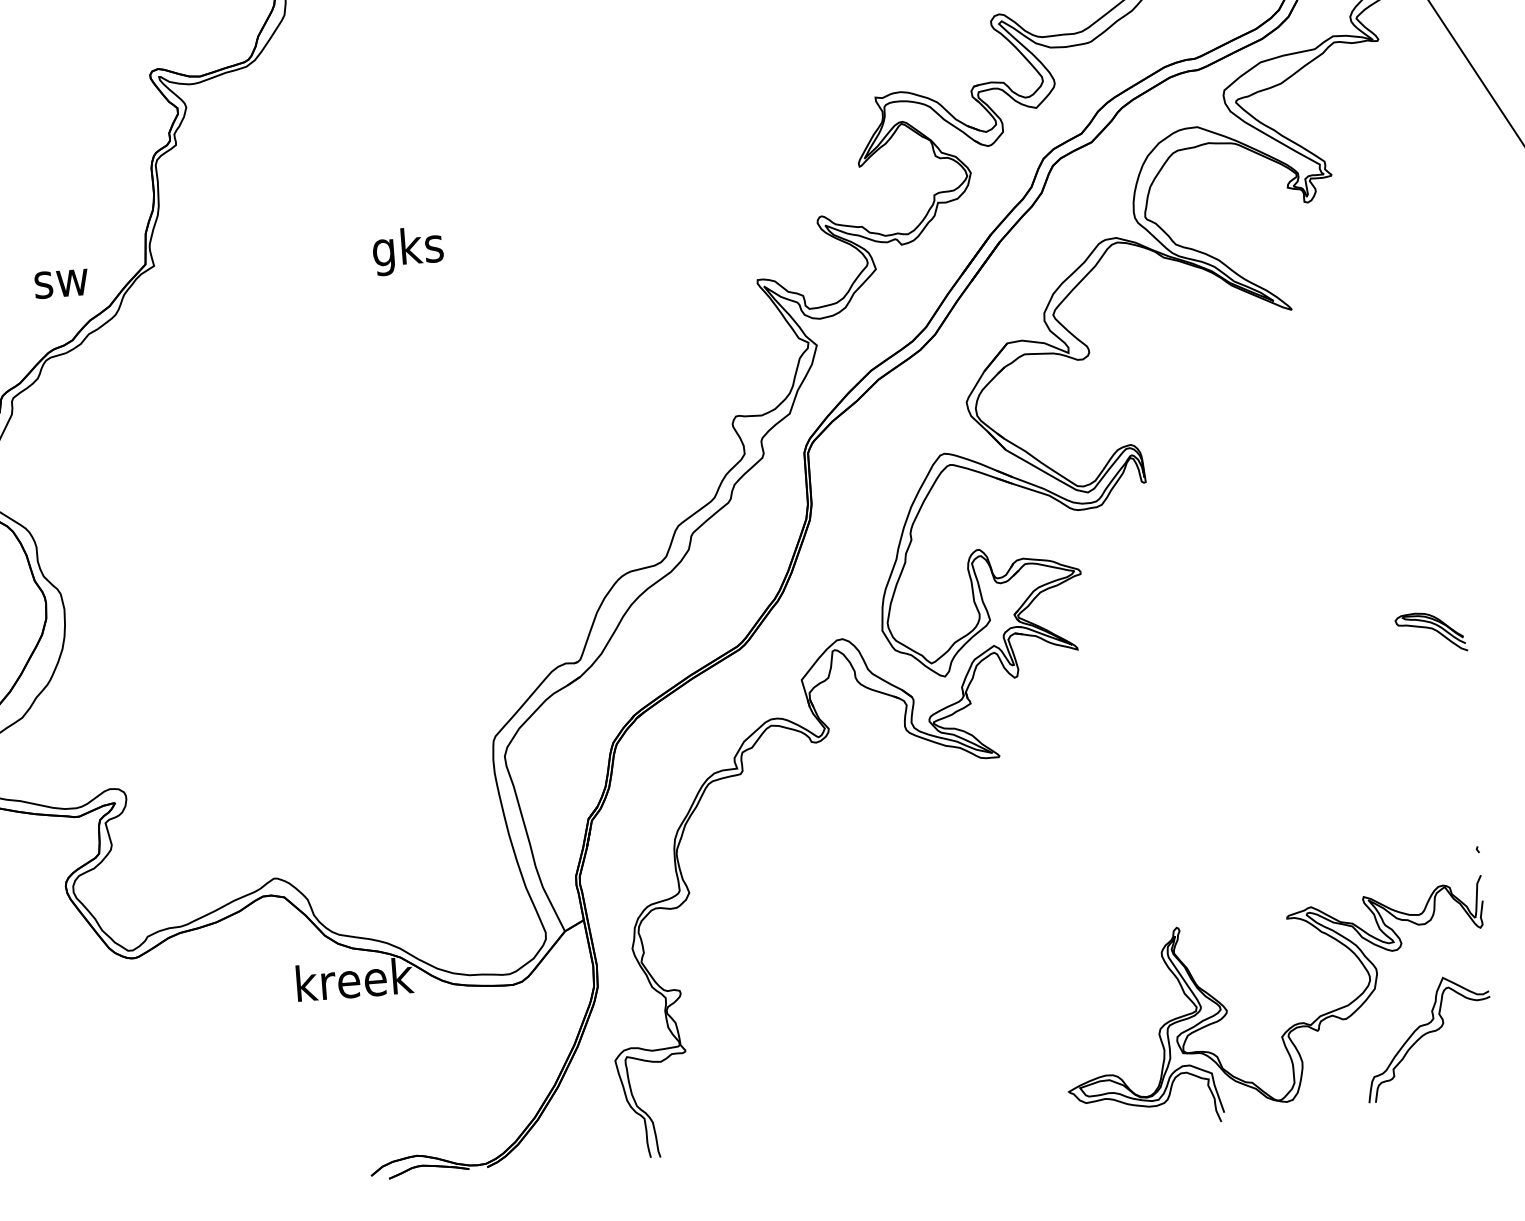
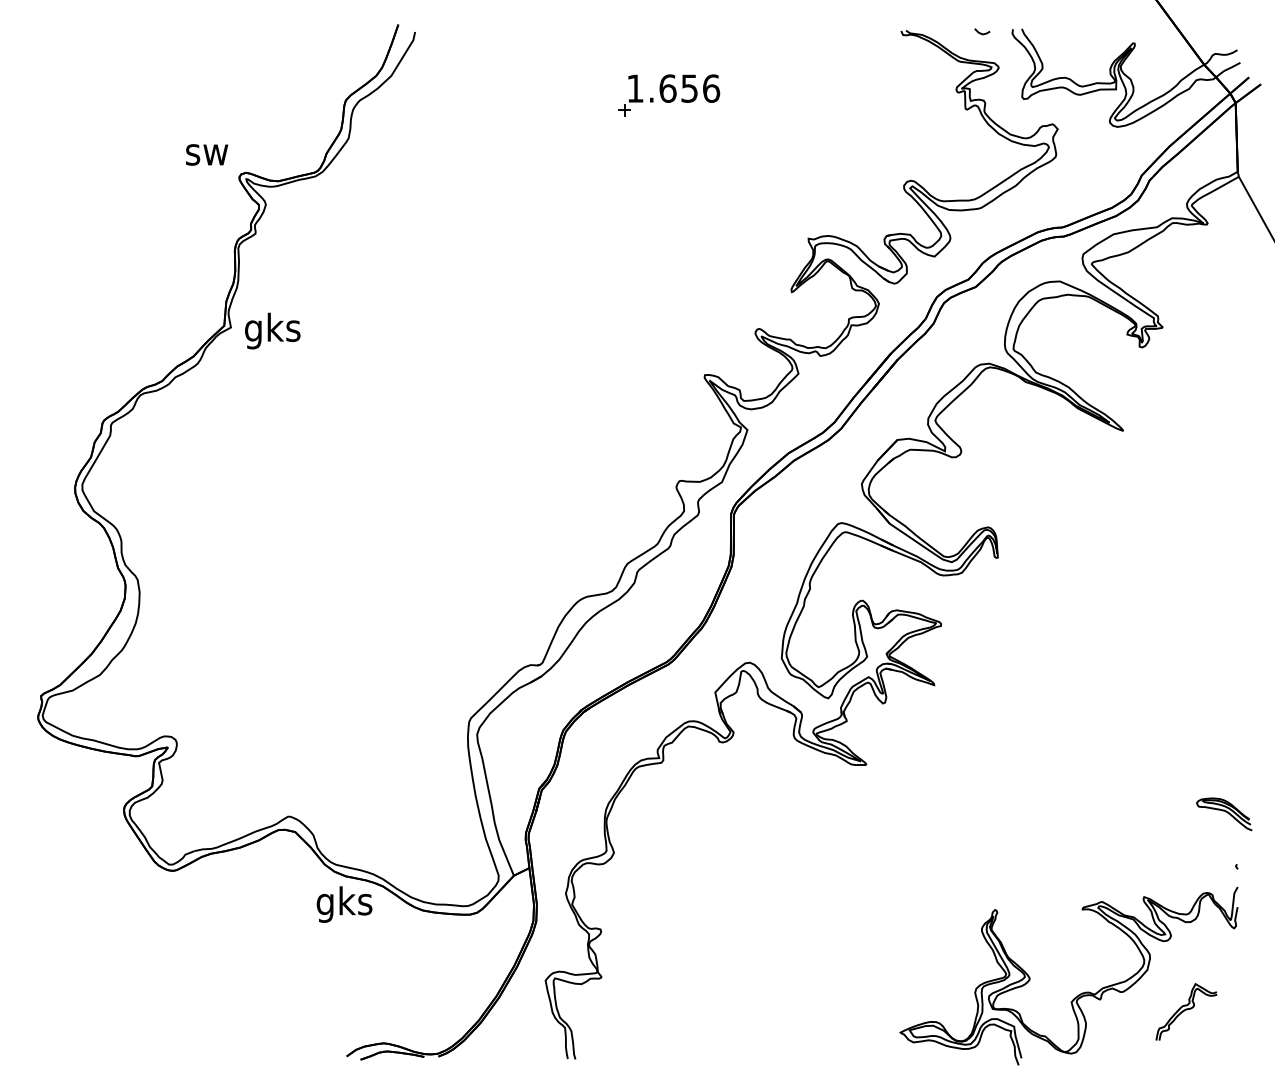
text: (407, 250) -> (272, 330), moved
text: (62, 283) -> (207, 154), moved
part: (1431, 632) -> (1224, 814), moved
text: (354, 984) -> (345, 904), kreek -> gks
part: (1428, 1037) -> (1186, 1011), size x0.6

